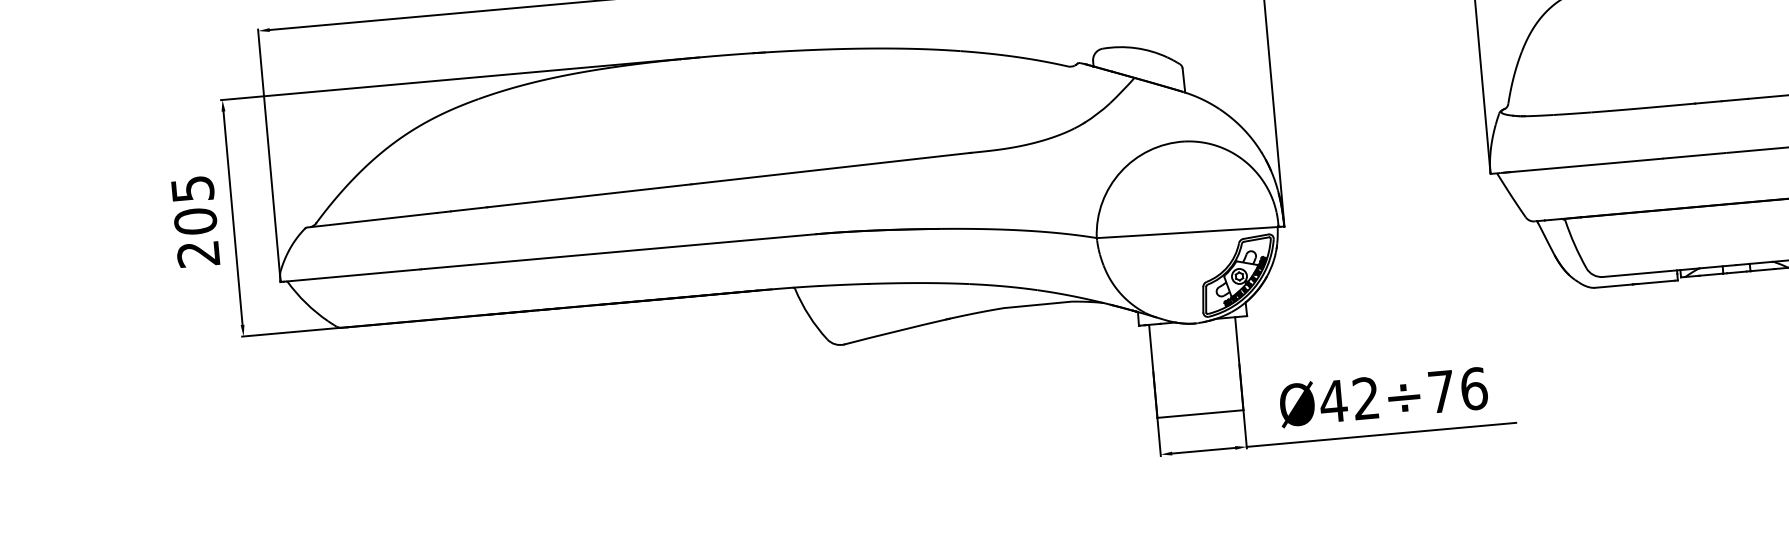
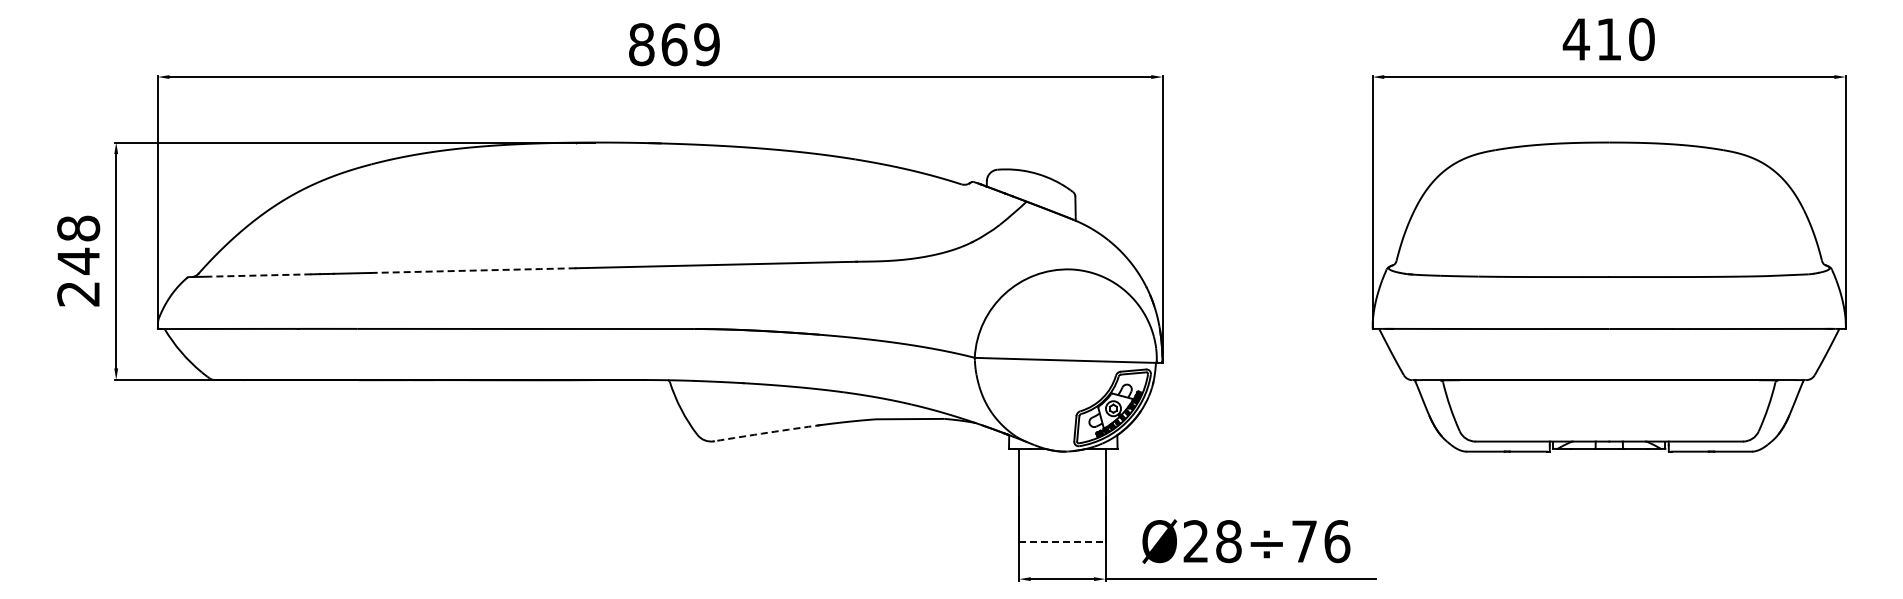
line: (590, 195) -> (474, 270), solid -> dashed
text: (193, 204) -> (78, 244), 205 -> 248
line: (378, 219) -> (260, 275), solid -> dashed
arc: (897, 330) -> (768, 432), solid -> dashed
text: (1348, 399) -> (1211, 541), Ø42÷76 -> Ø28÷76
line: (1200, 414) -> (1062, 542), solid -> dashed

